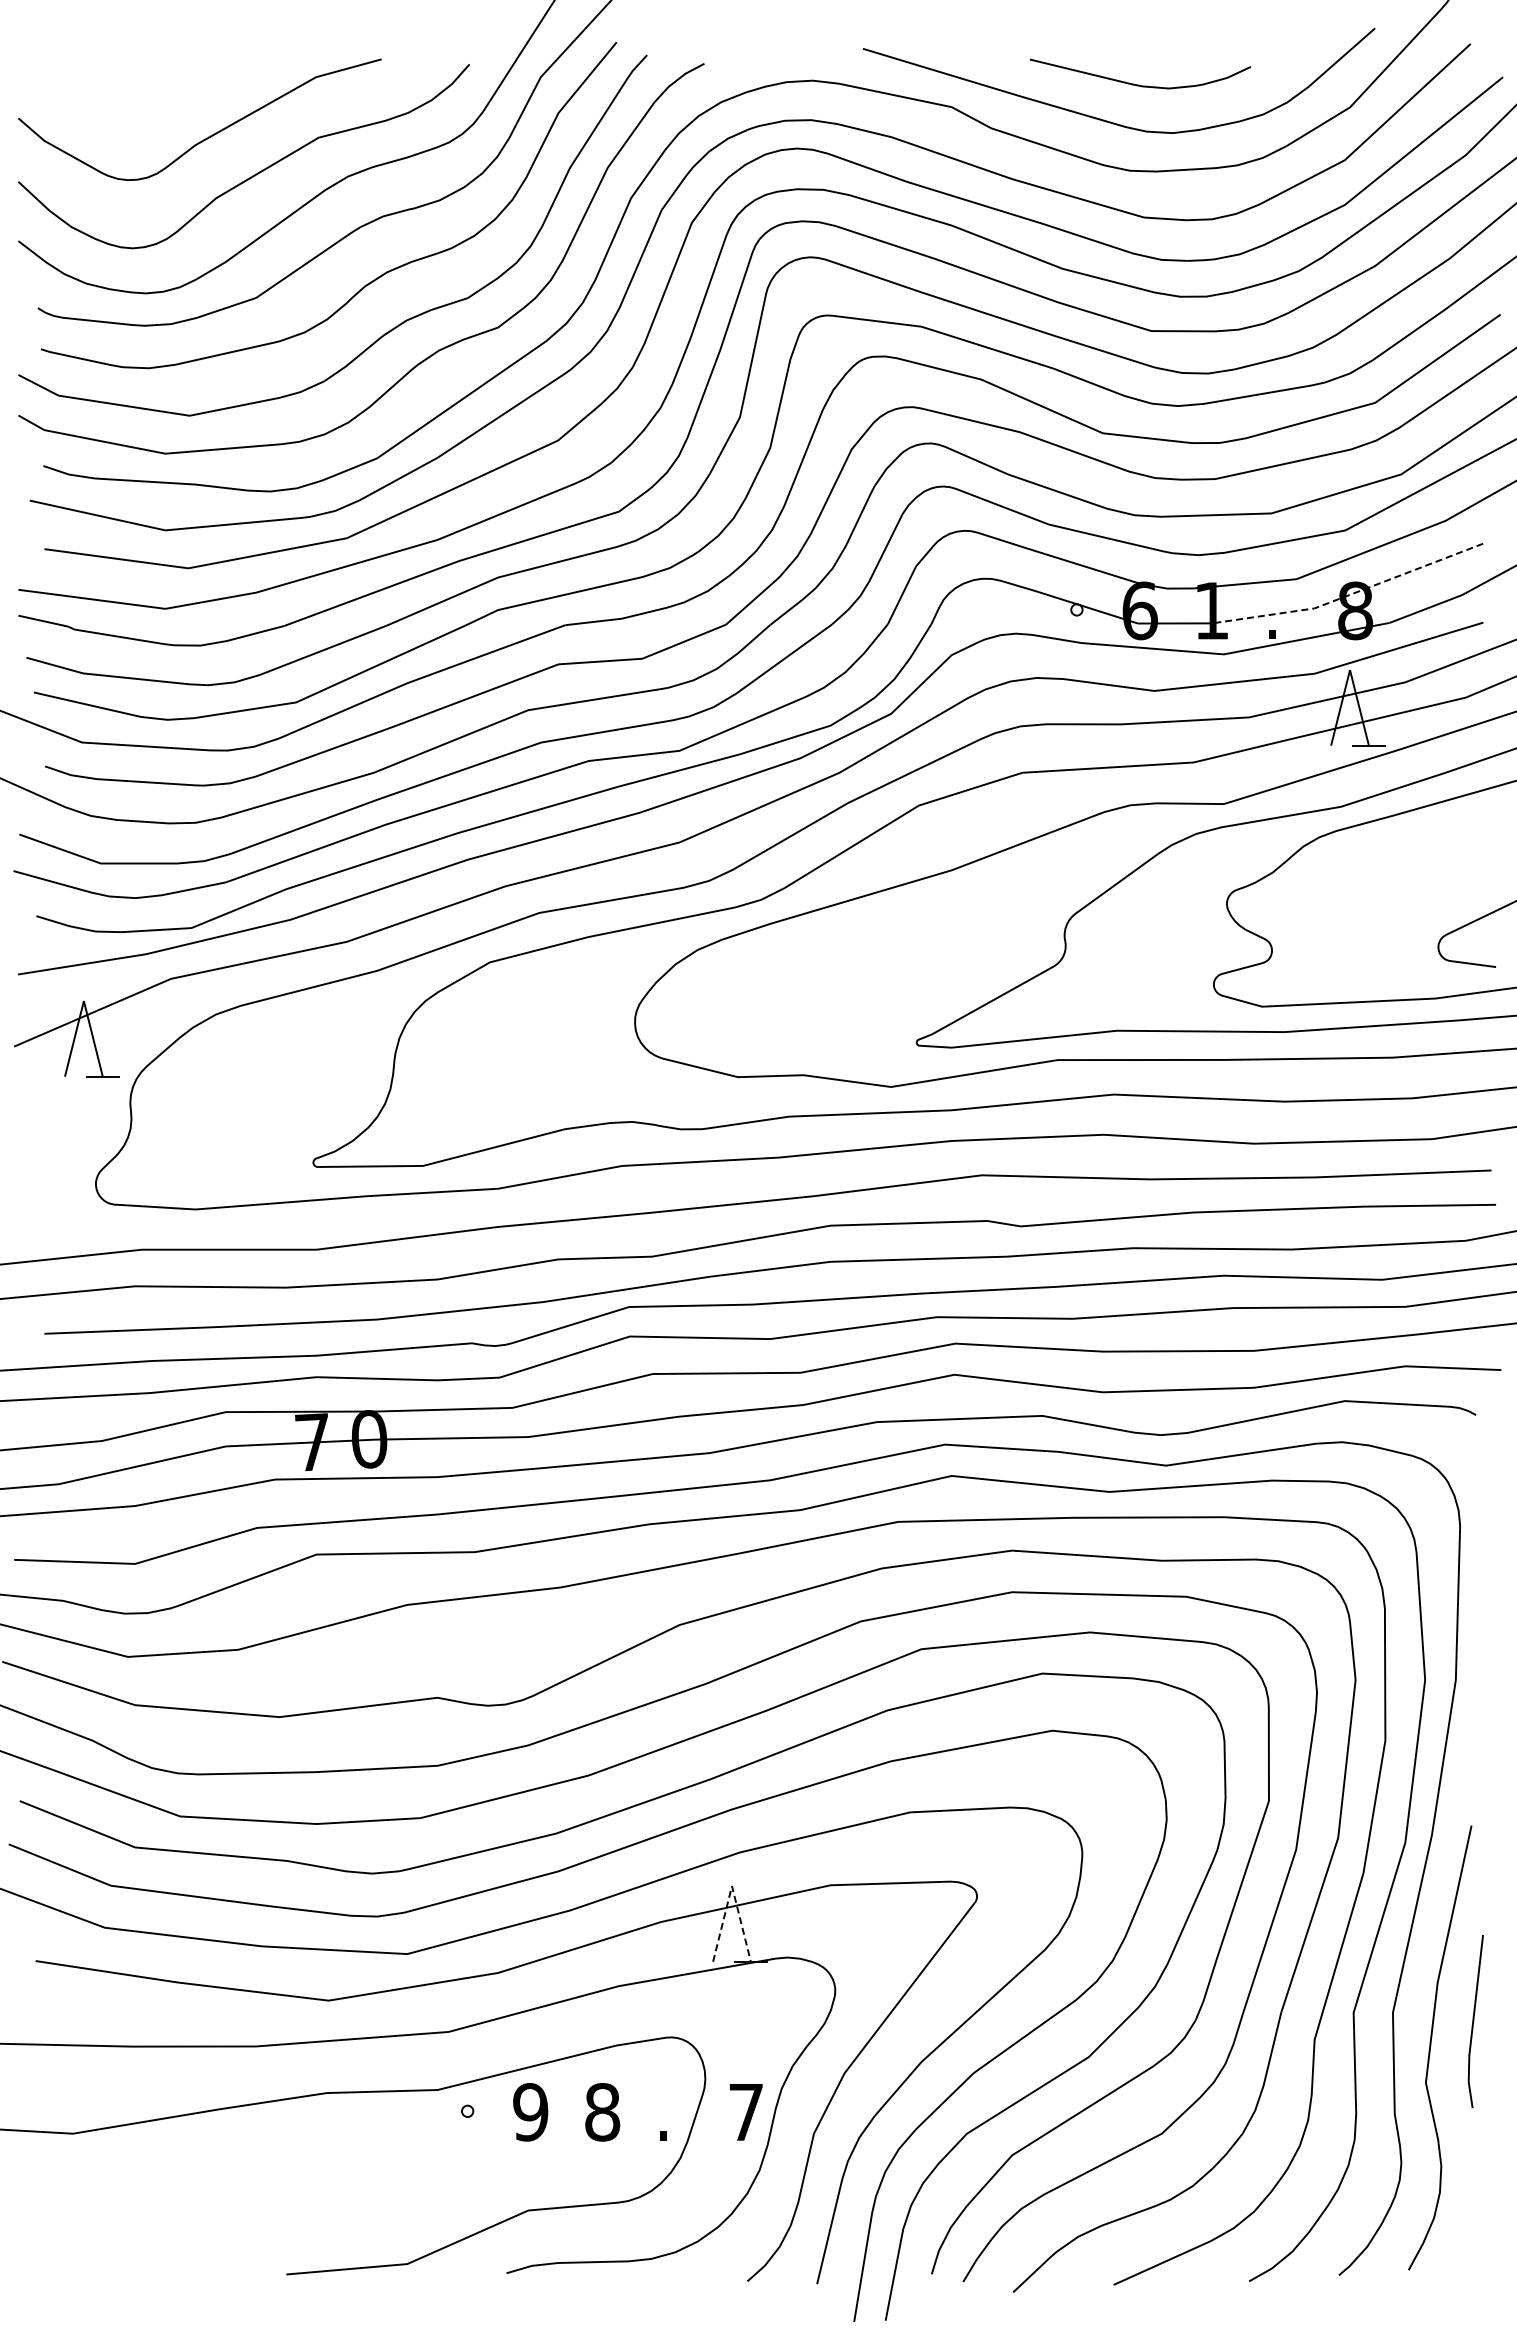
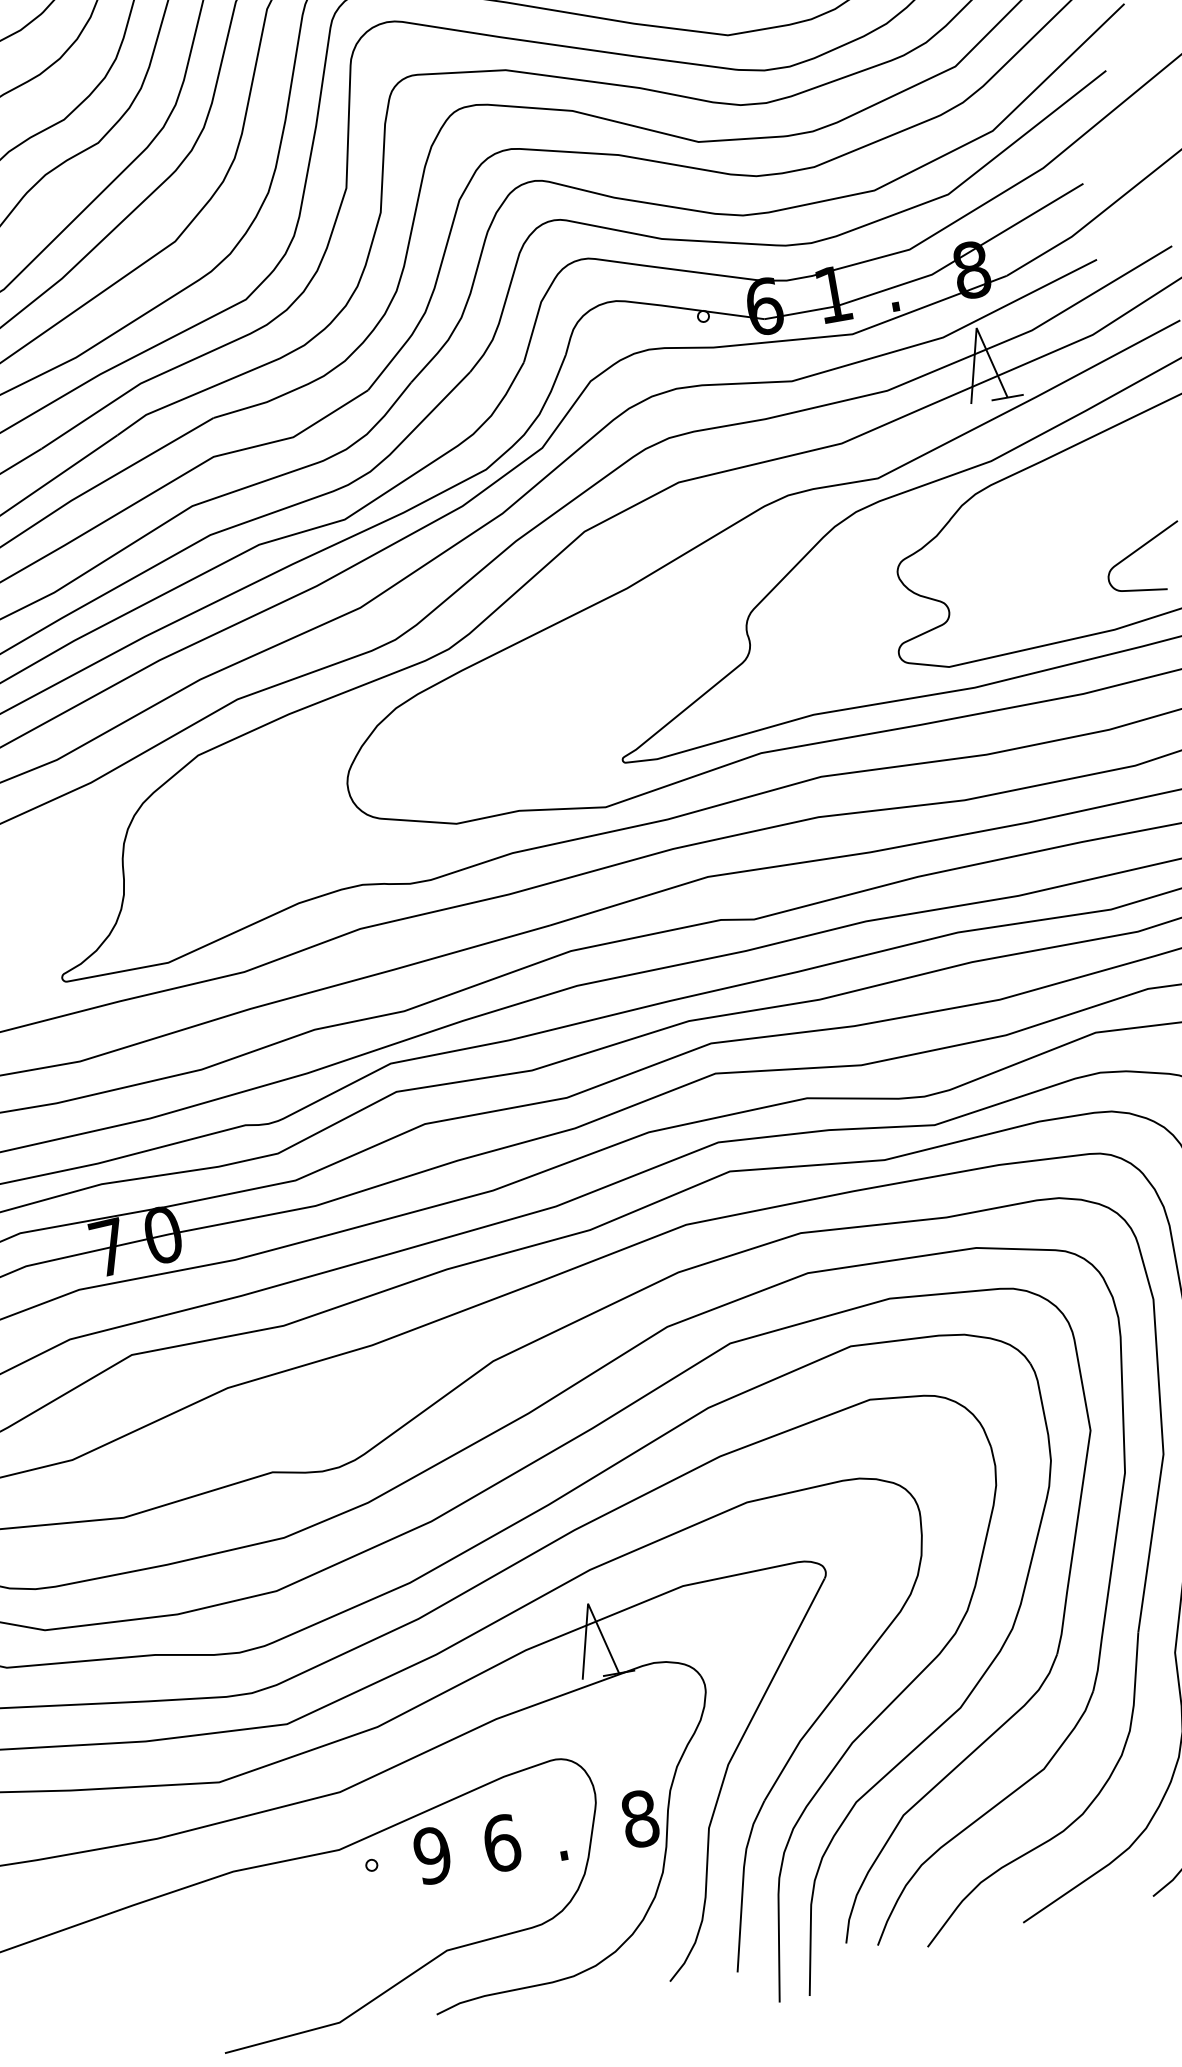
line: (1350, 594) -> (964, 255), dashed -> solid
line: (731, 1886) -> (587, 1604), dashed -> solid
text: (602, 2112) -> (501, 1843), 8 -> 6
text: (746, 2112) -> (640, 1819), 7 -> 8

